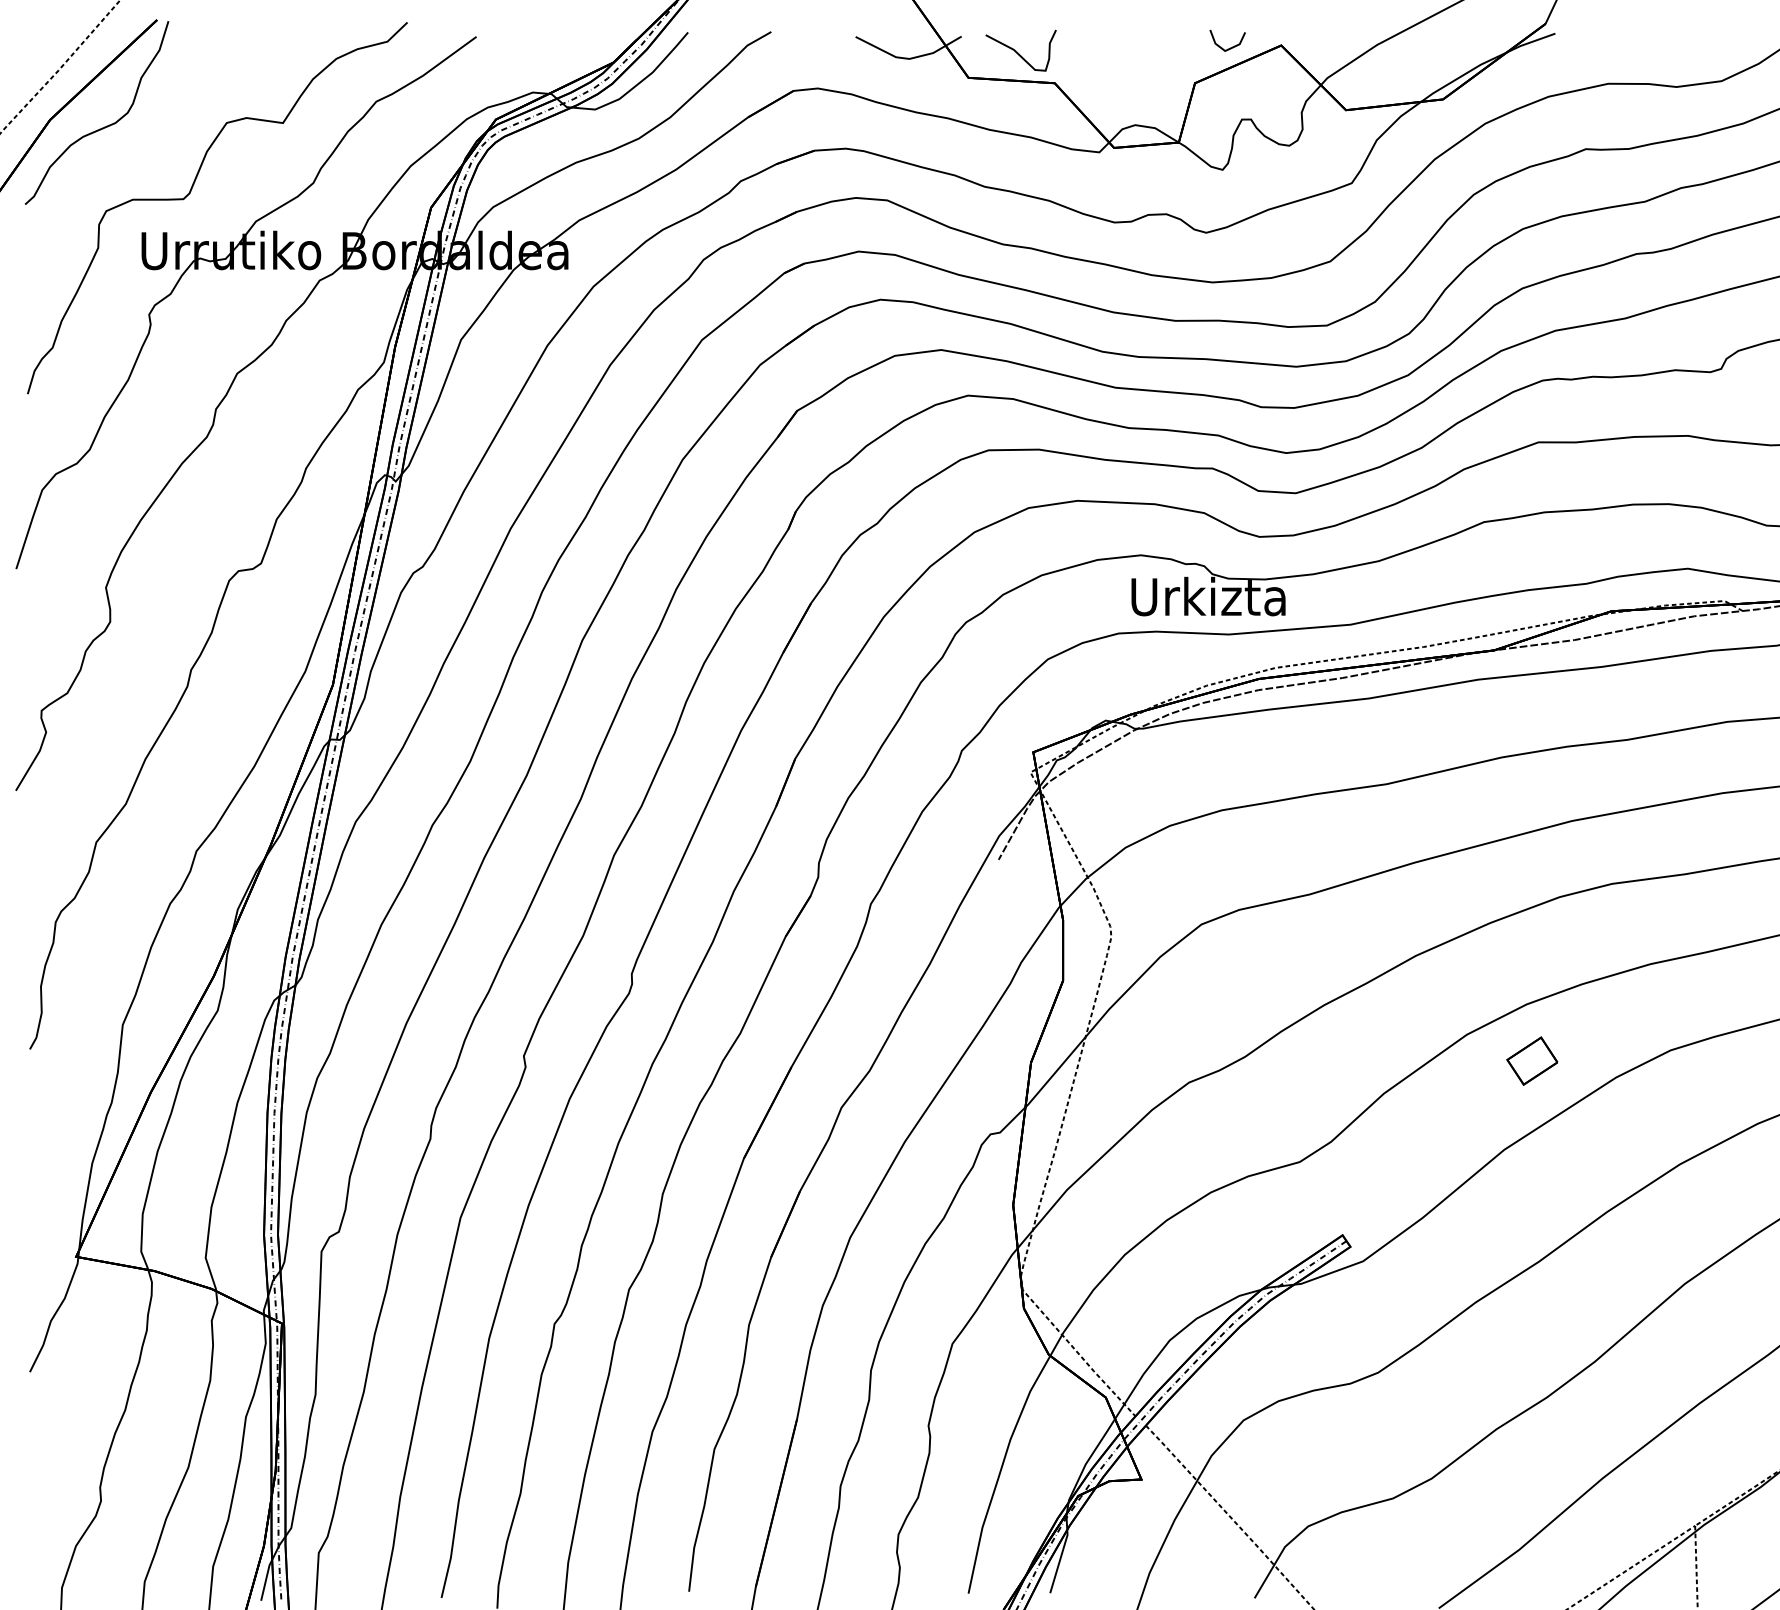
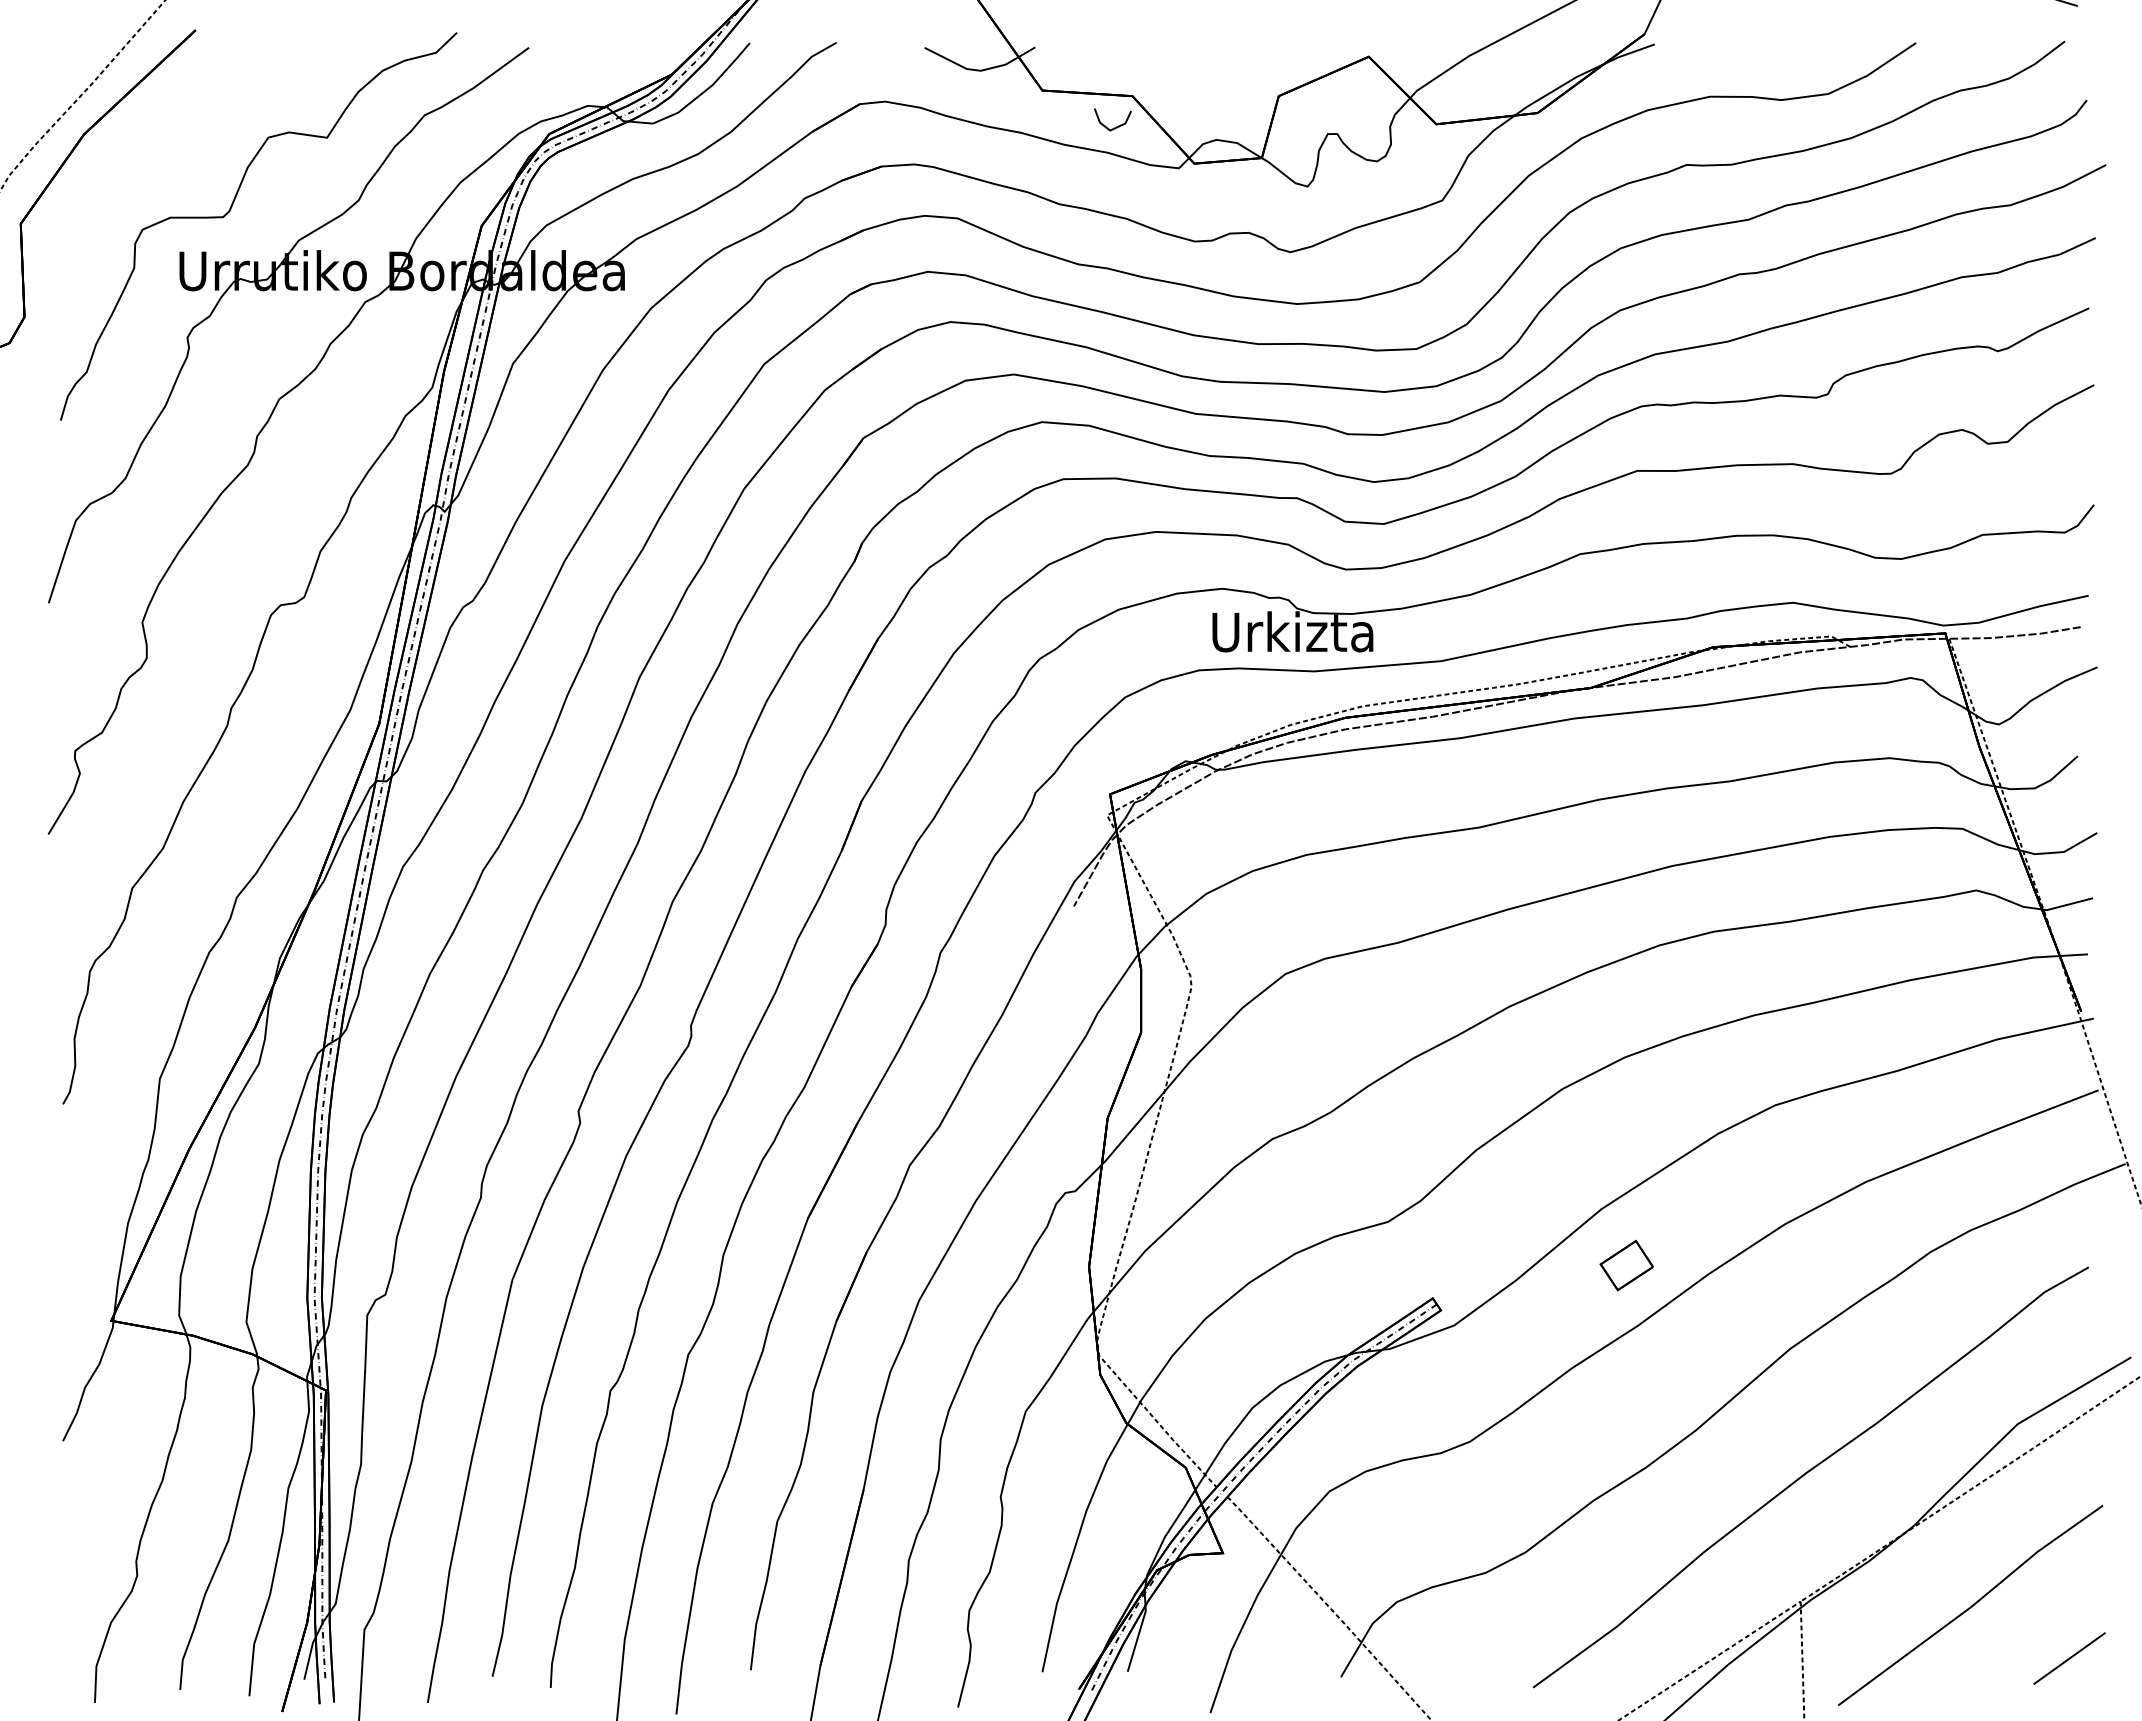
line: (1231, 47) -> (1116, 126), moved
curve: (1018, 52) -> (1094, 64), removed
curve: (104, 126) -> (140, 141), removed
part: (1532, 1061) -> (1626, 1265), moved

